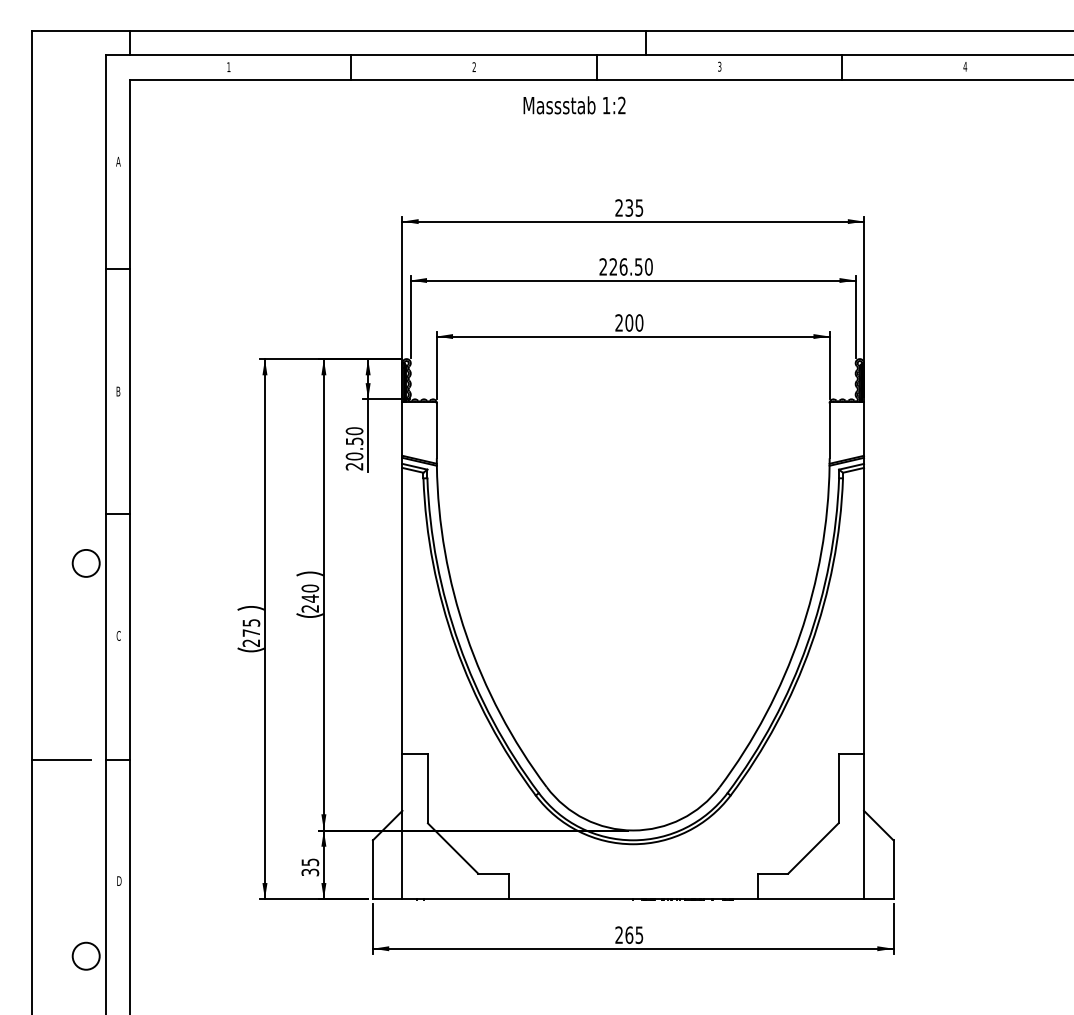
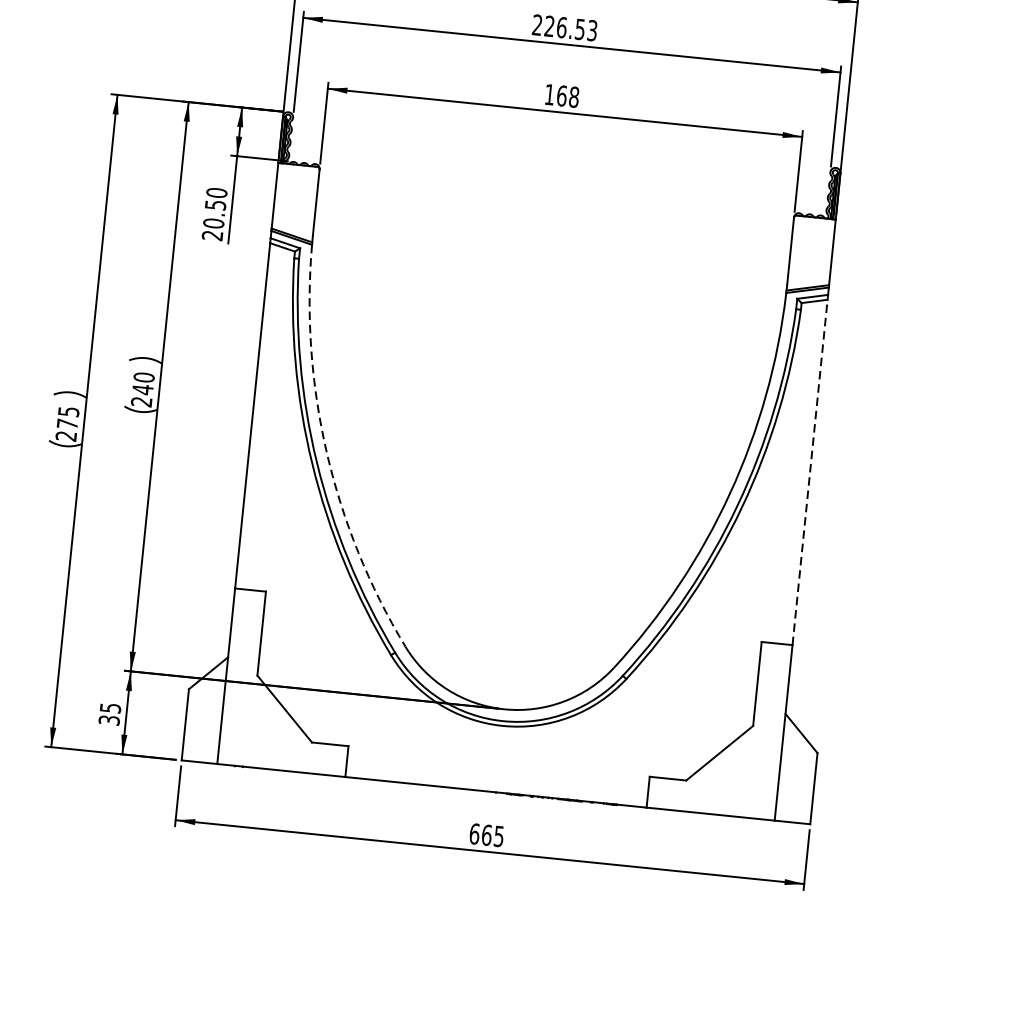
text: (648, 266) -> (592, 30), 226.50 -> 226.53
text: (629, 322) -> (562, 95), 200 -> 168
line: (864, 610) -> (810, 472), solid -> dashed
arc: (466, 635) -> (326, 453), solid -> dashed
text: (619, 934) -> (475, 833), 265 -> 665

